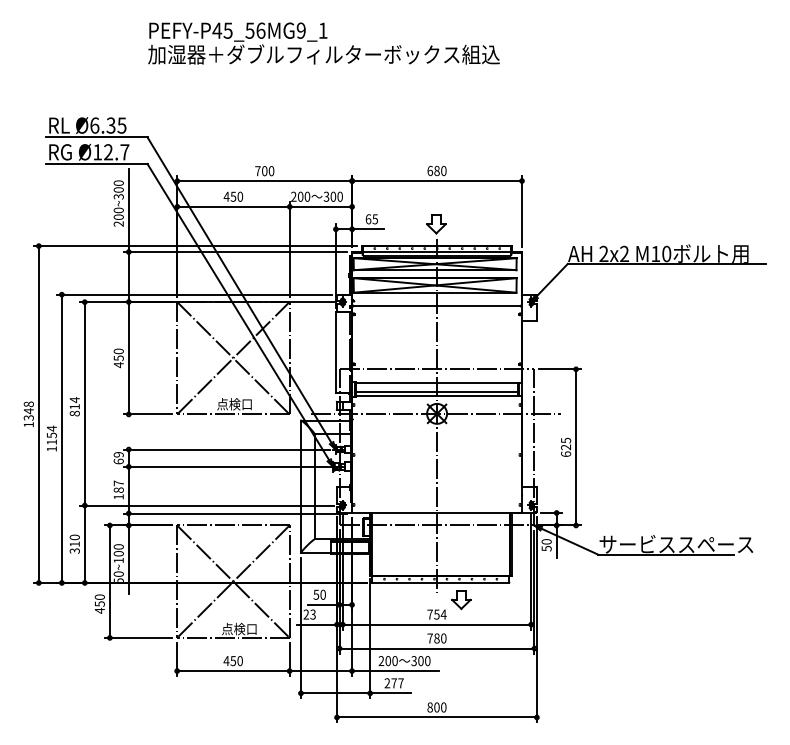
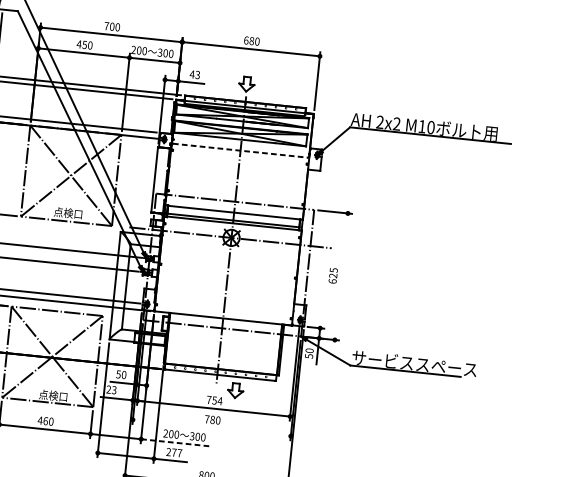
text: (371, 219) -> (194, 74), 65 -> 43
line: (437, 306) -> (240, 150), solid -> dashed
line: (576, 447) -> (341, 276), removed
line: (436, 648) -> (211, 428), removed
text: (233, 661) -> (45, 421), 450 -> 460
line: (395, 671) -> (176, 443), solid -> dashed

